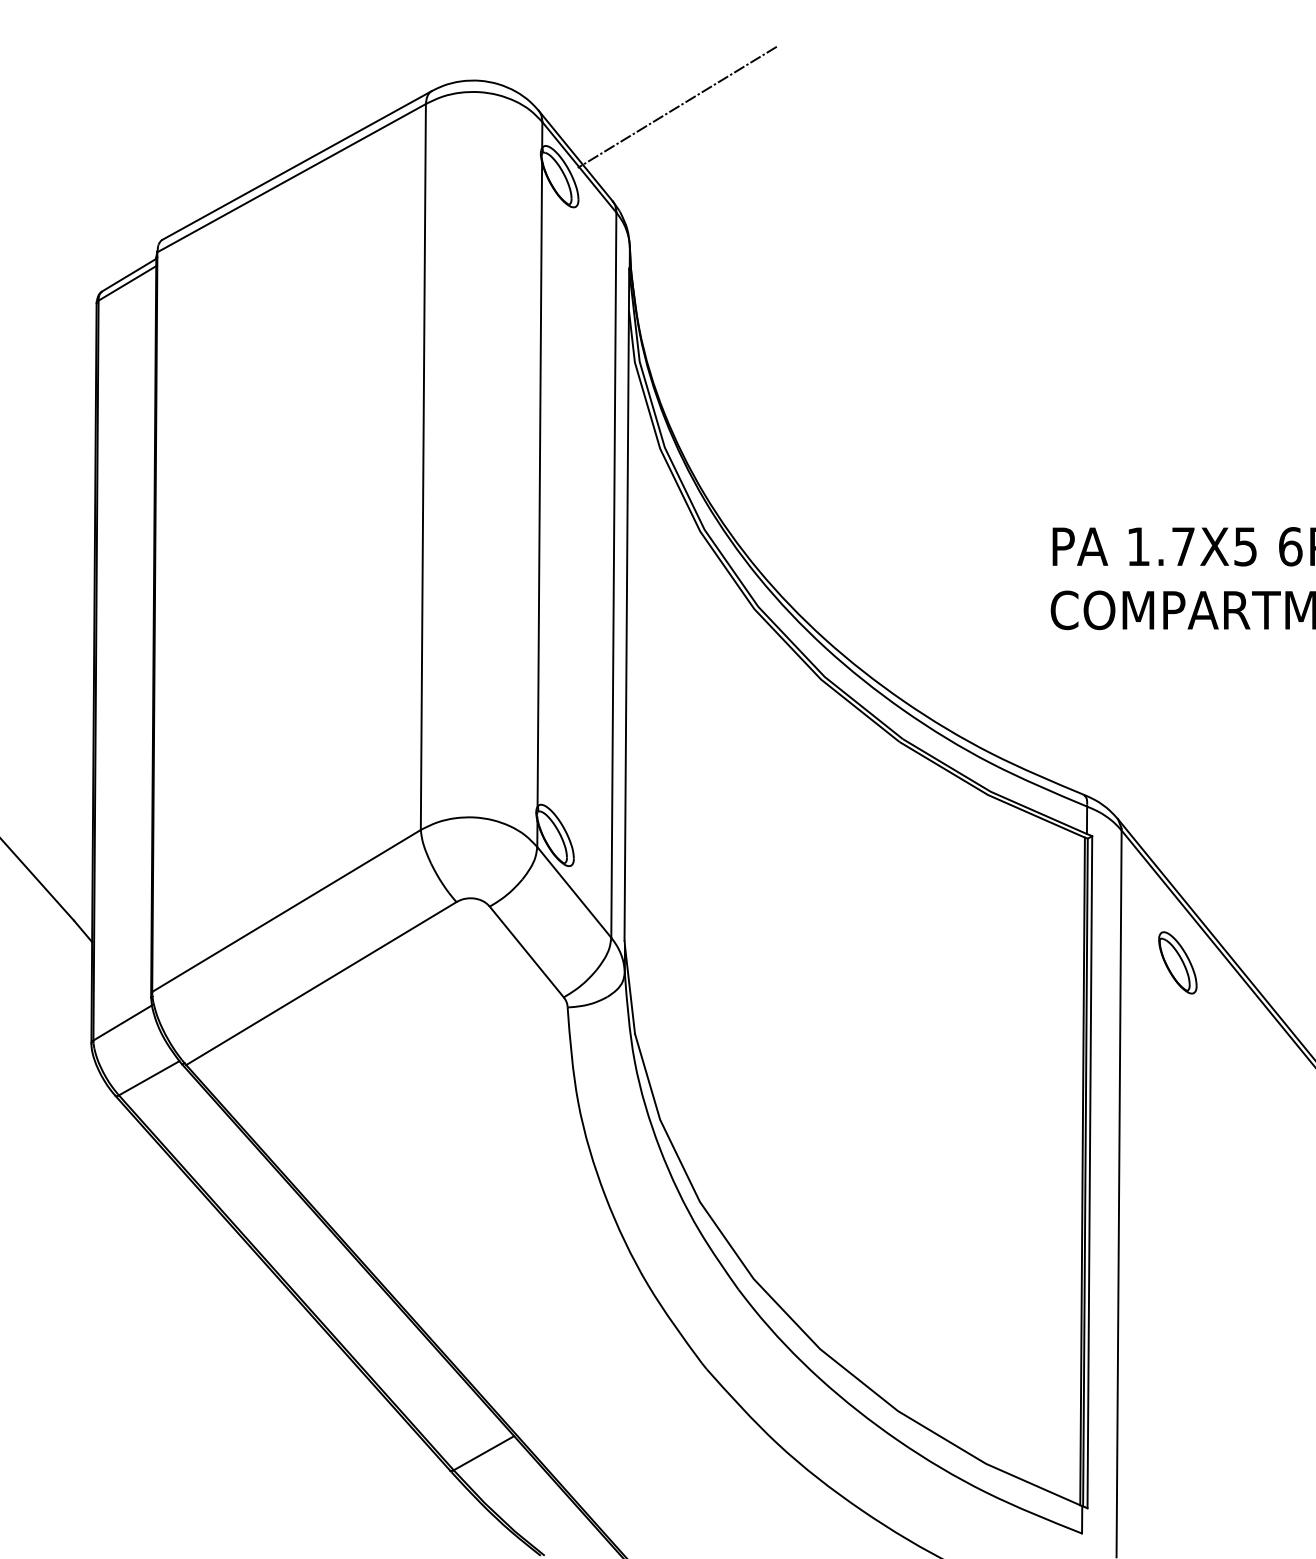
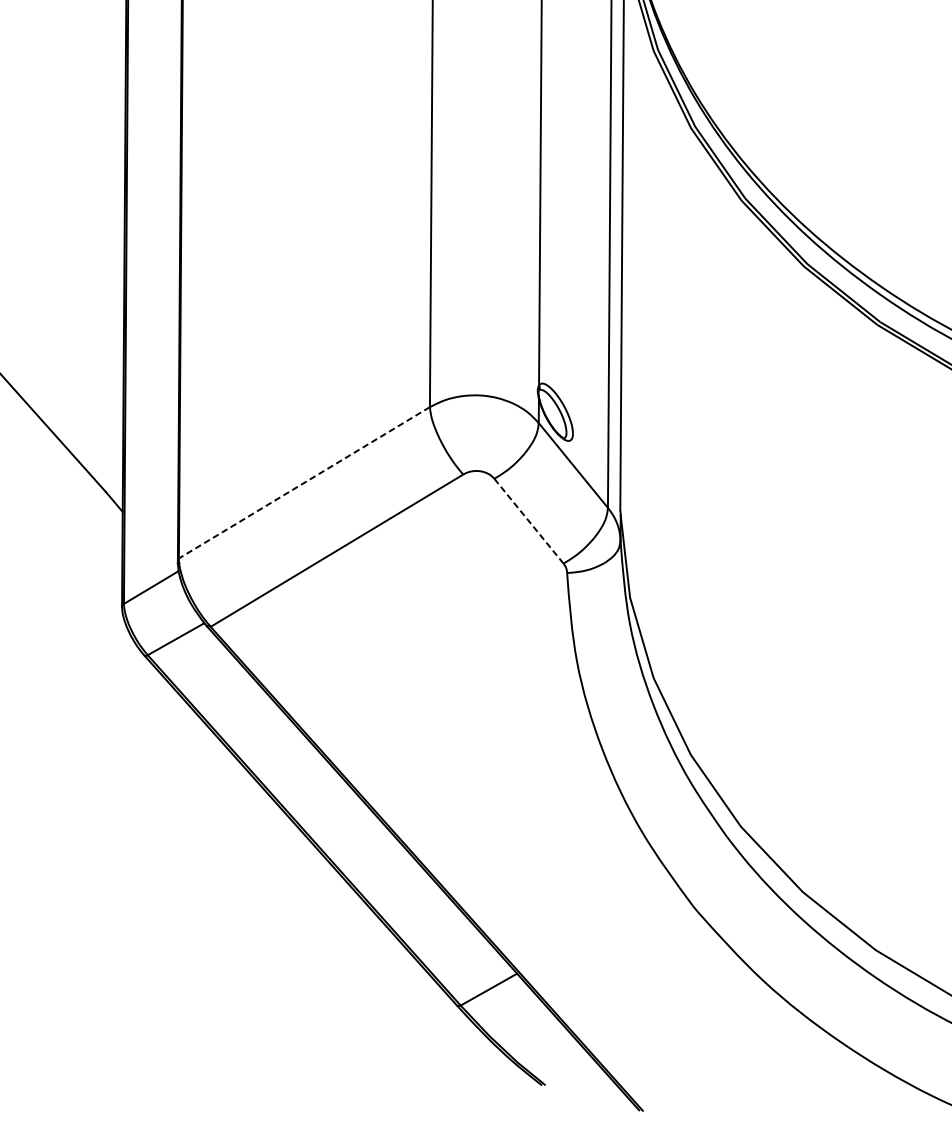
line: (286, 910) -> (304, 482), solid -> dashed
line: (526, 952) -> (528, 521), solid -> dashed

